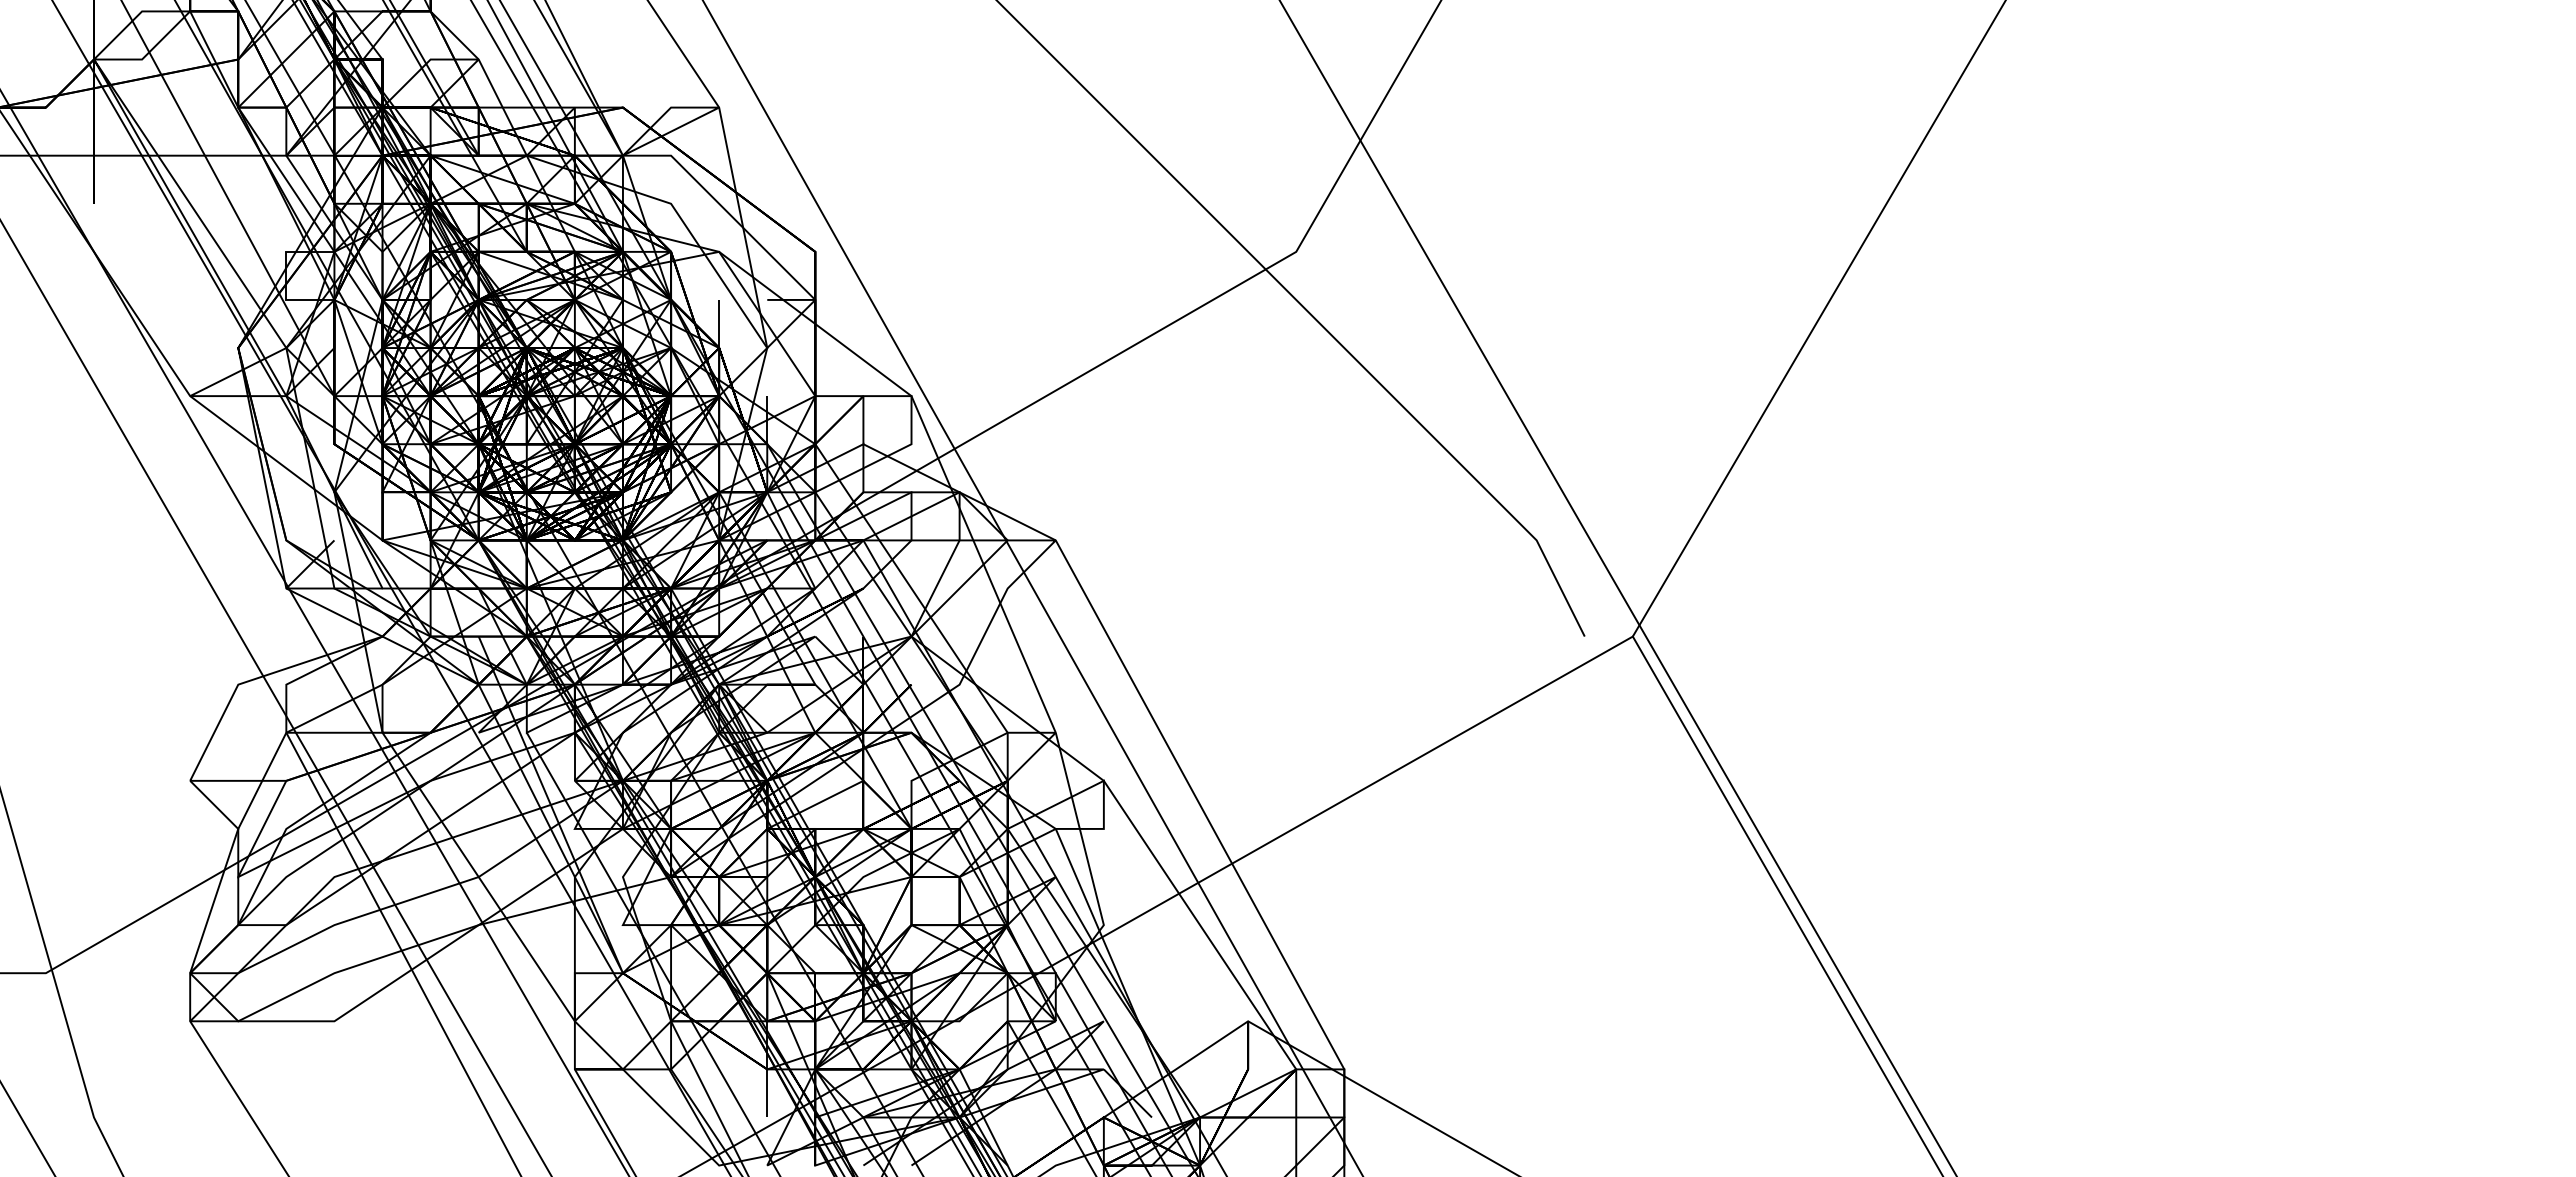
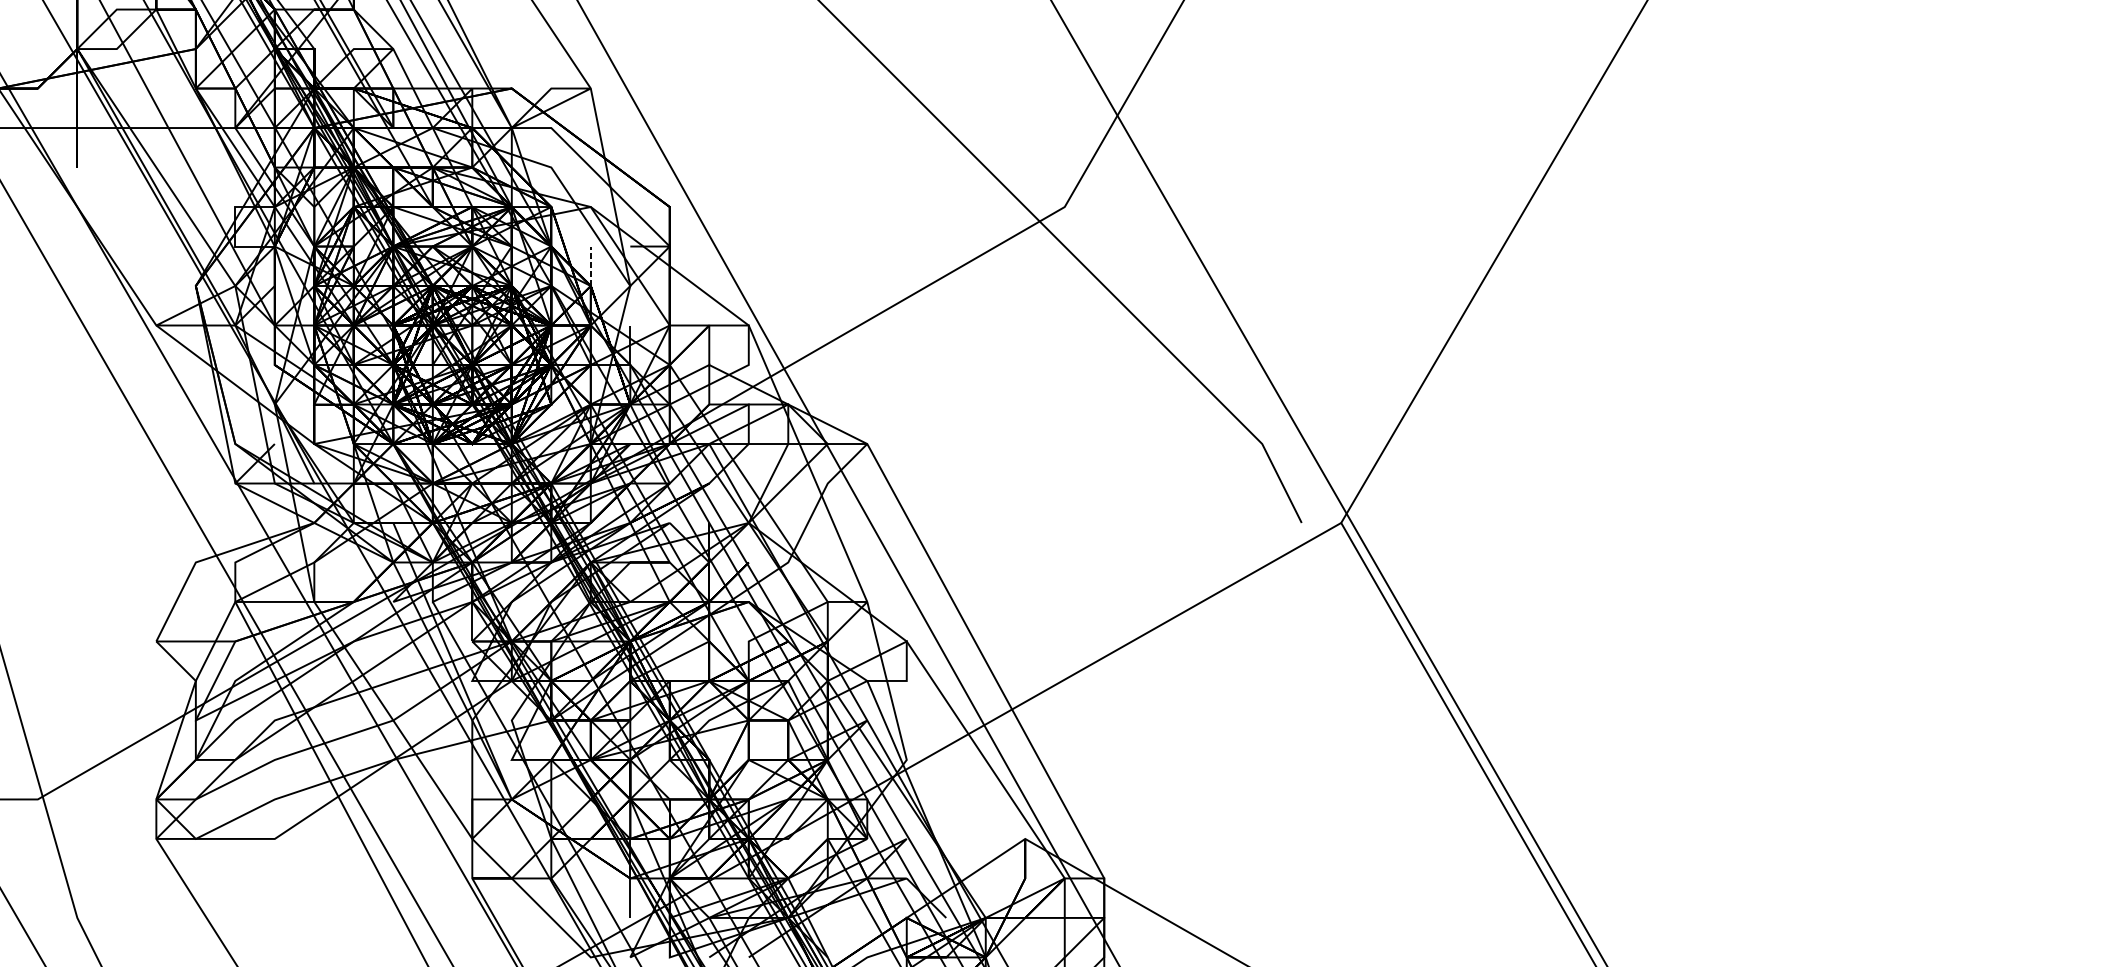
line: (719, 323) -> (591, 265), solid -> dashed

